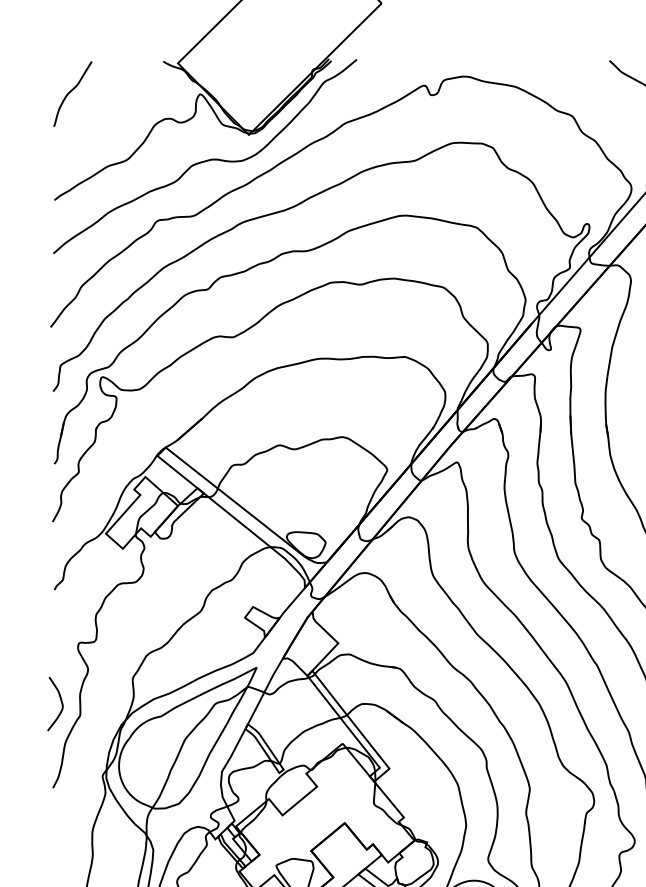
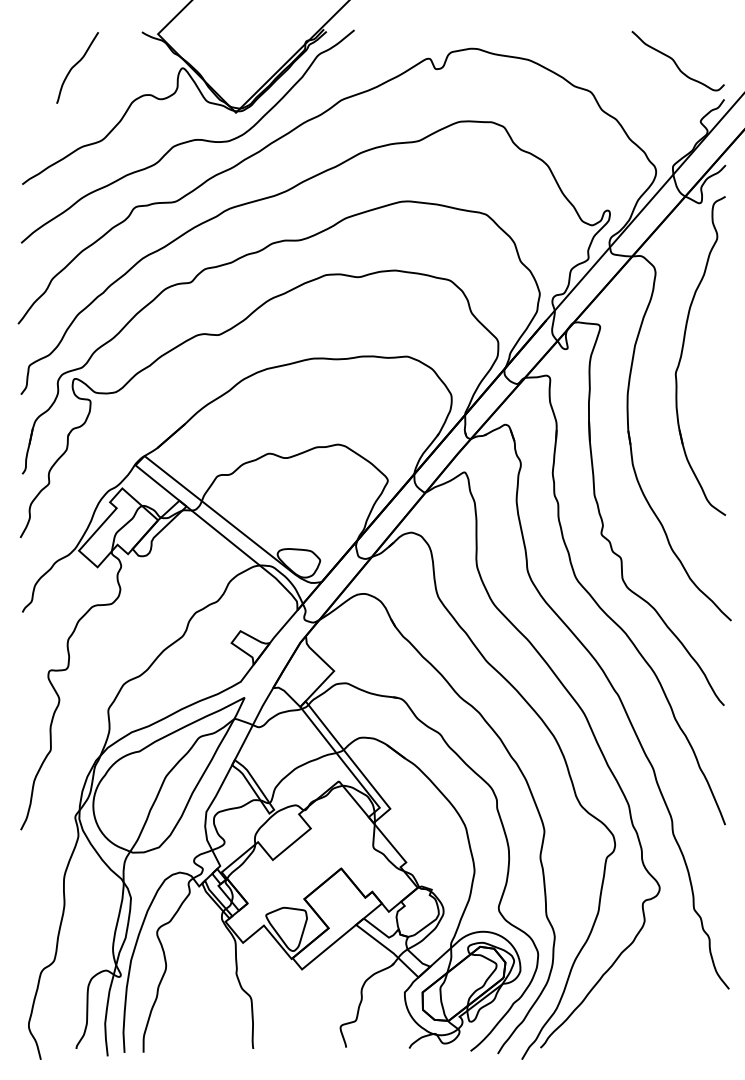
curve: (71, 91) -> (76, 65), moved
curve: (60, 702) -> (29, 736), removed

